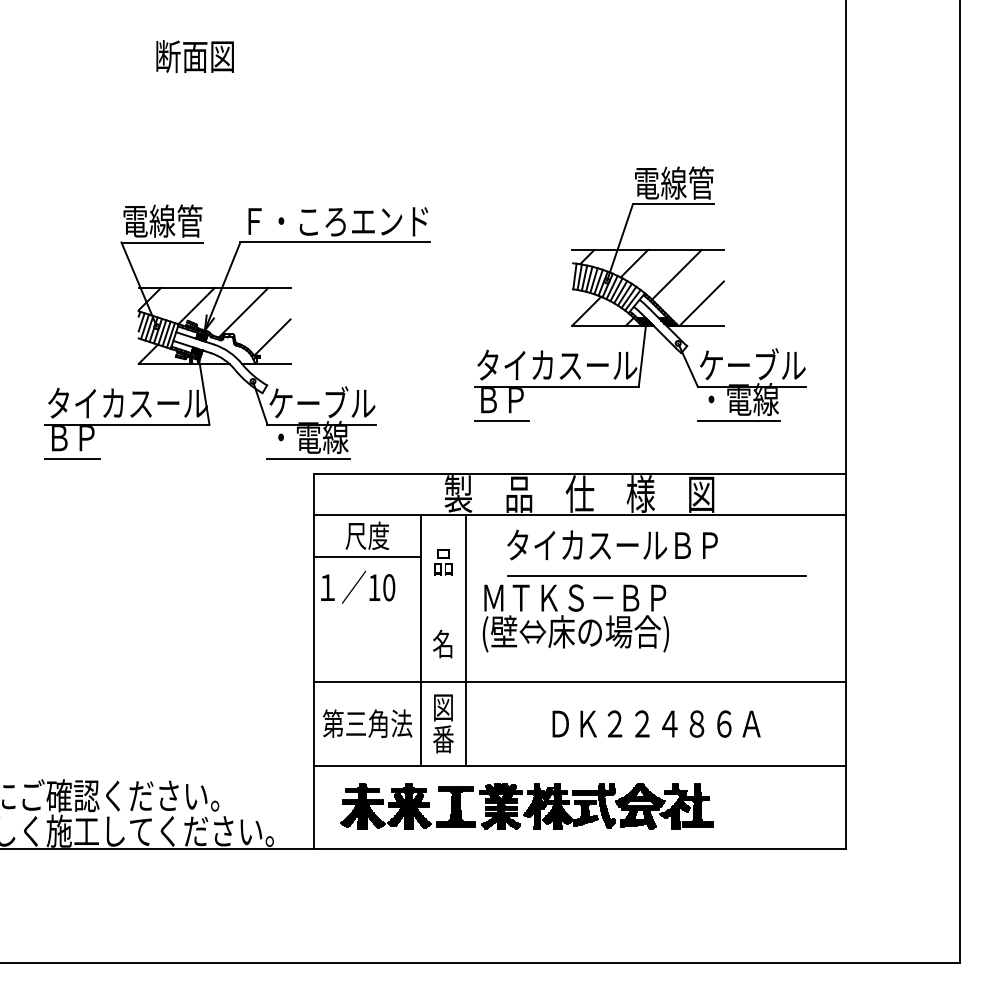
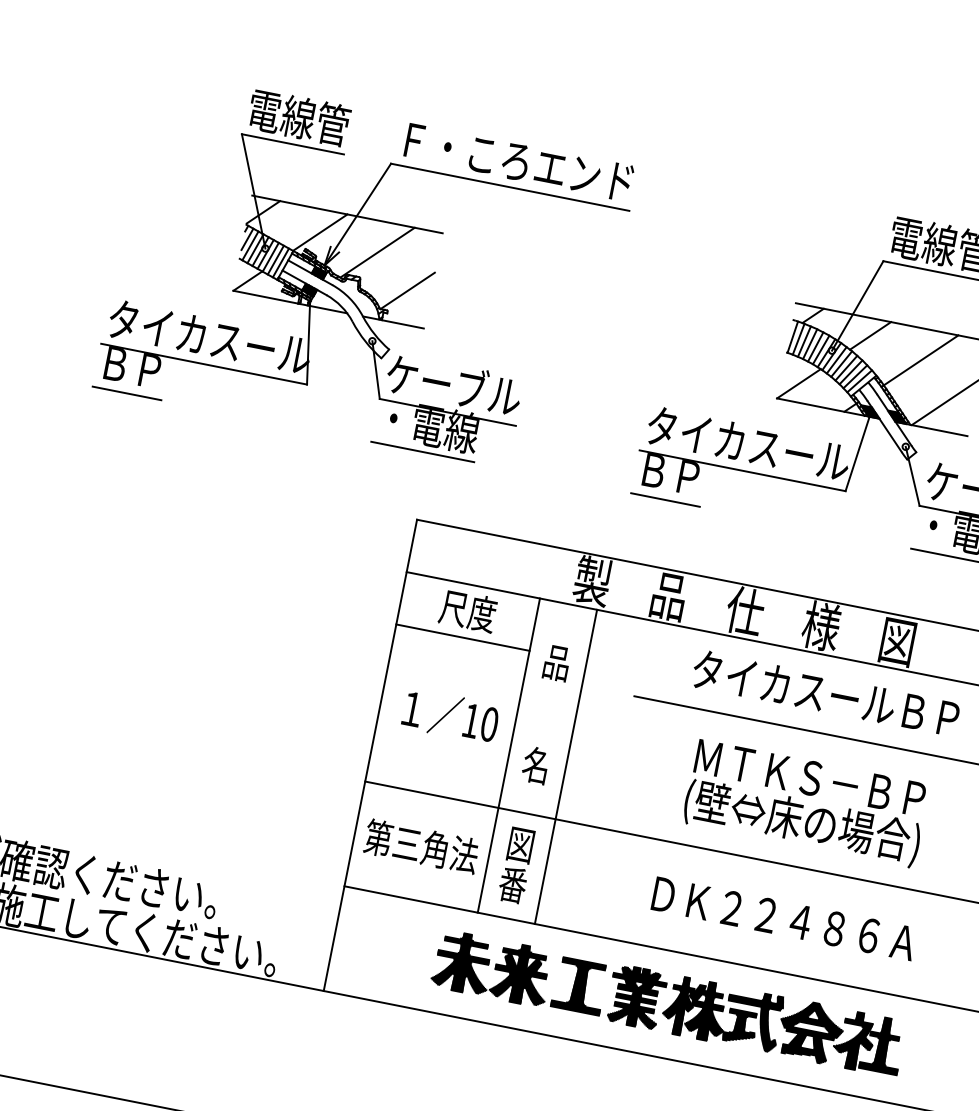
part: (237, 331) -> (365, 274), moved
text: (612, 544) -> (826, 693), moved
text: (358, 586) -> (451, 715), moved
text: (575, 618) -> (805, 803), moved
part: (526, 806) -> (668, 1003), moved

